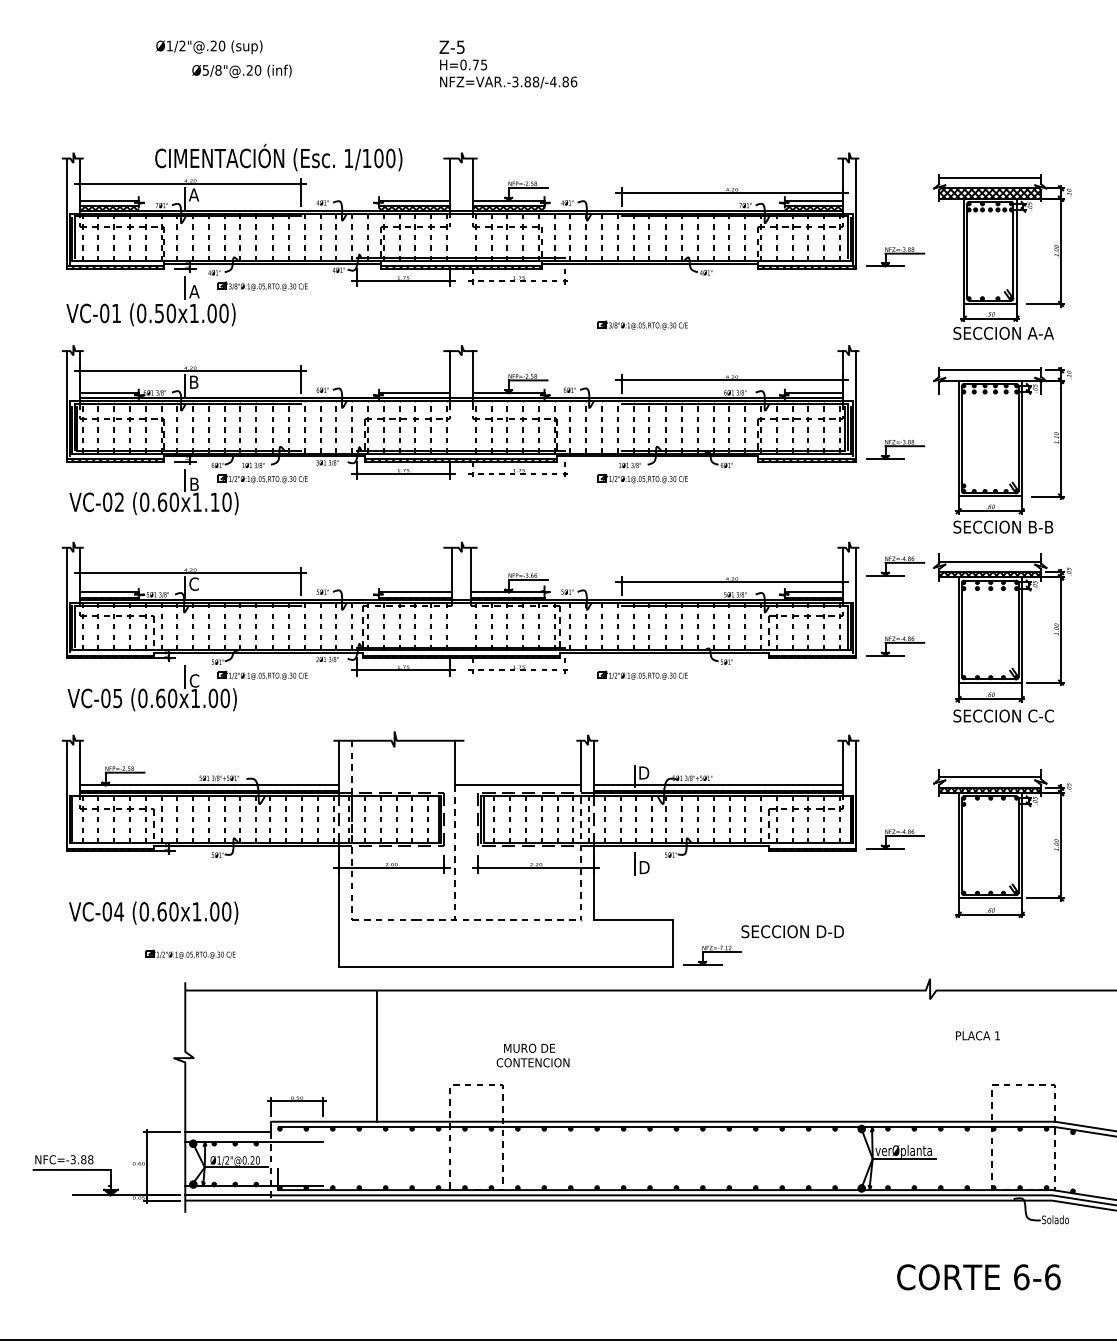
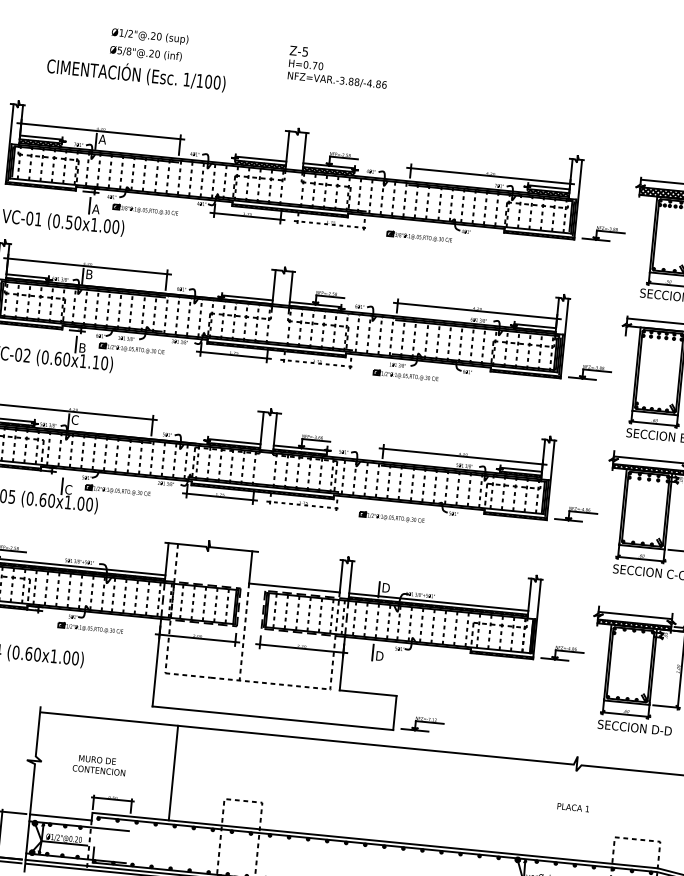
text: (209, 47) -> (150, 36), moved
text: (484, 64) -> (321, 65), H=0.75 -> H=0.70
text: (278, 157) -> (136, 74), moved
part: (642, 324) -> (419, 236), moved
part: (895, 566) -> (581, 456), removed
text: (792, 931) -> (634, 727), moved
part: (190, 953) -> (90, 627), moved
text: (977, 1035) -> (573, 807), moved
text: (532, 1055) -> (99, 765), moved

